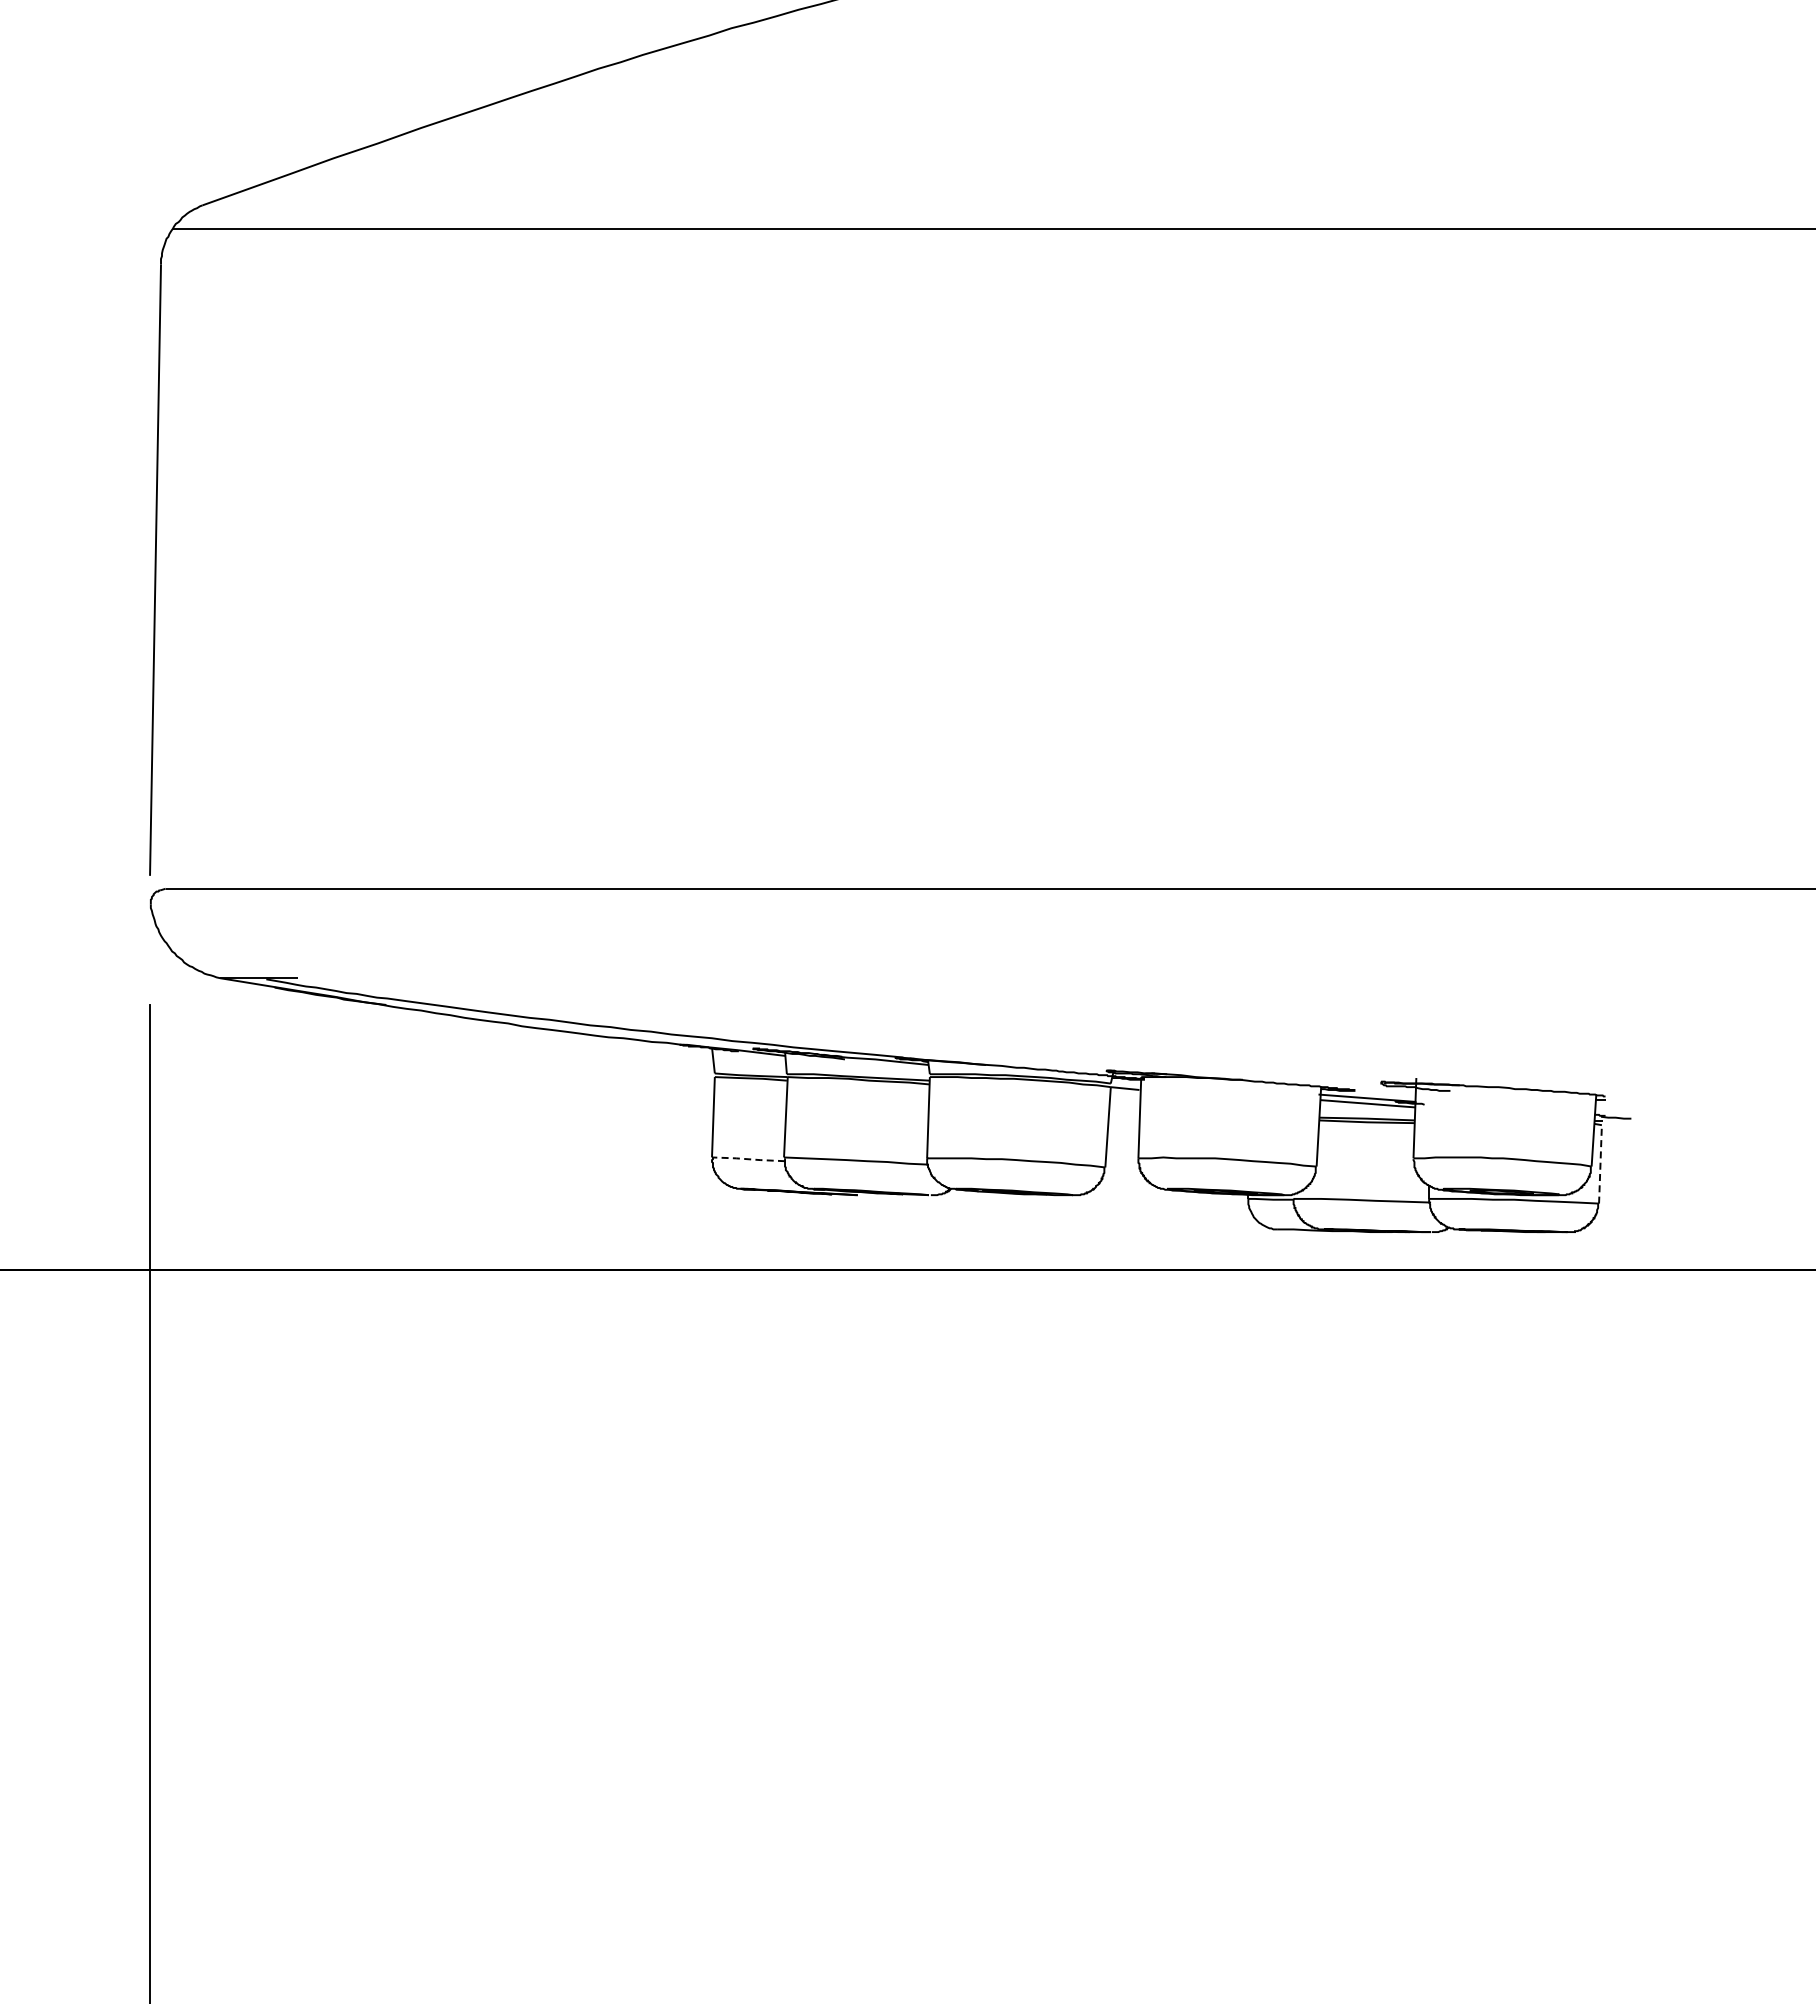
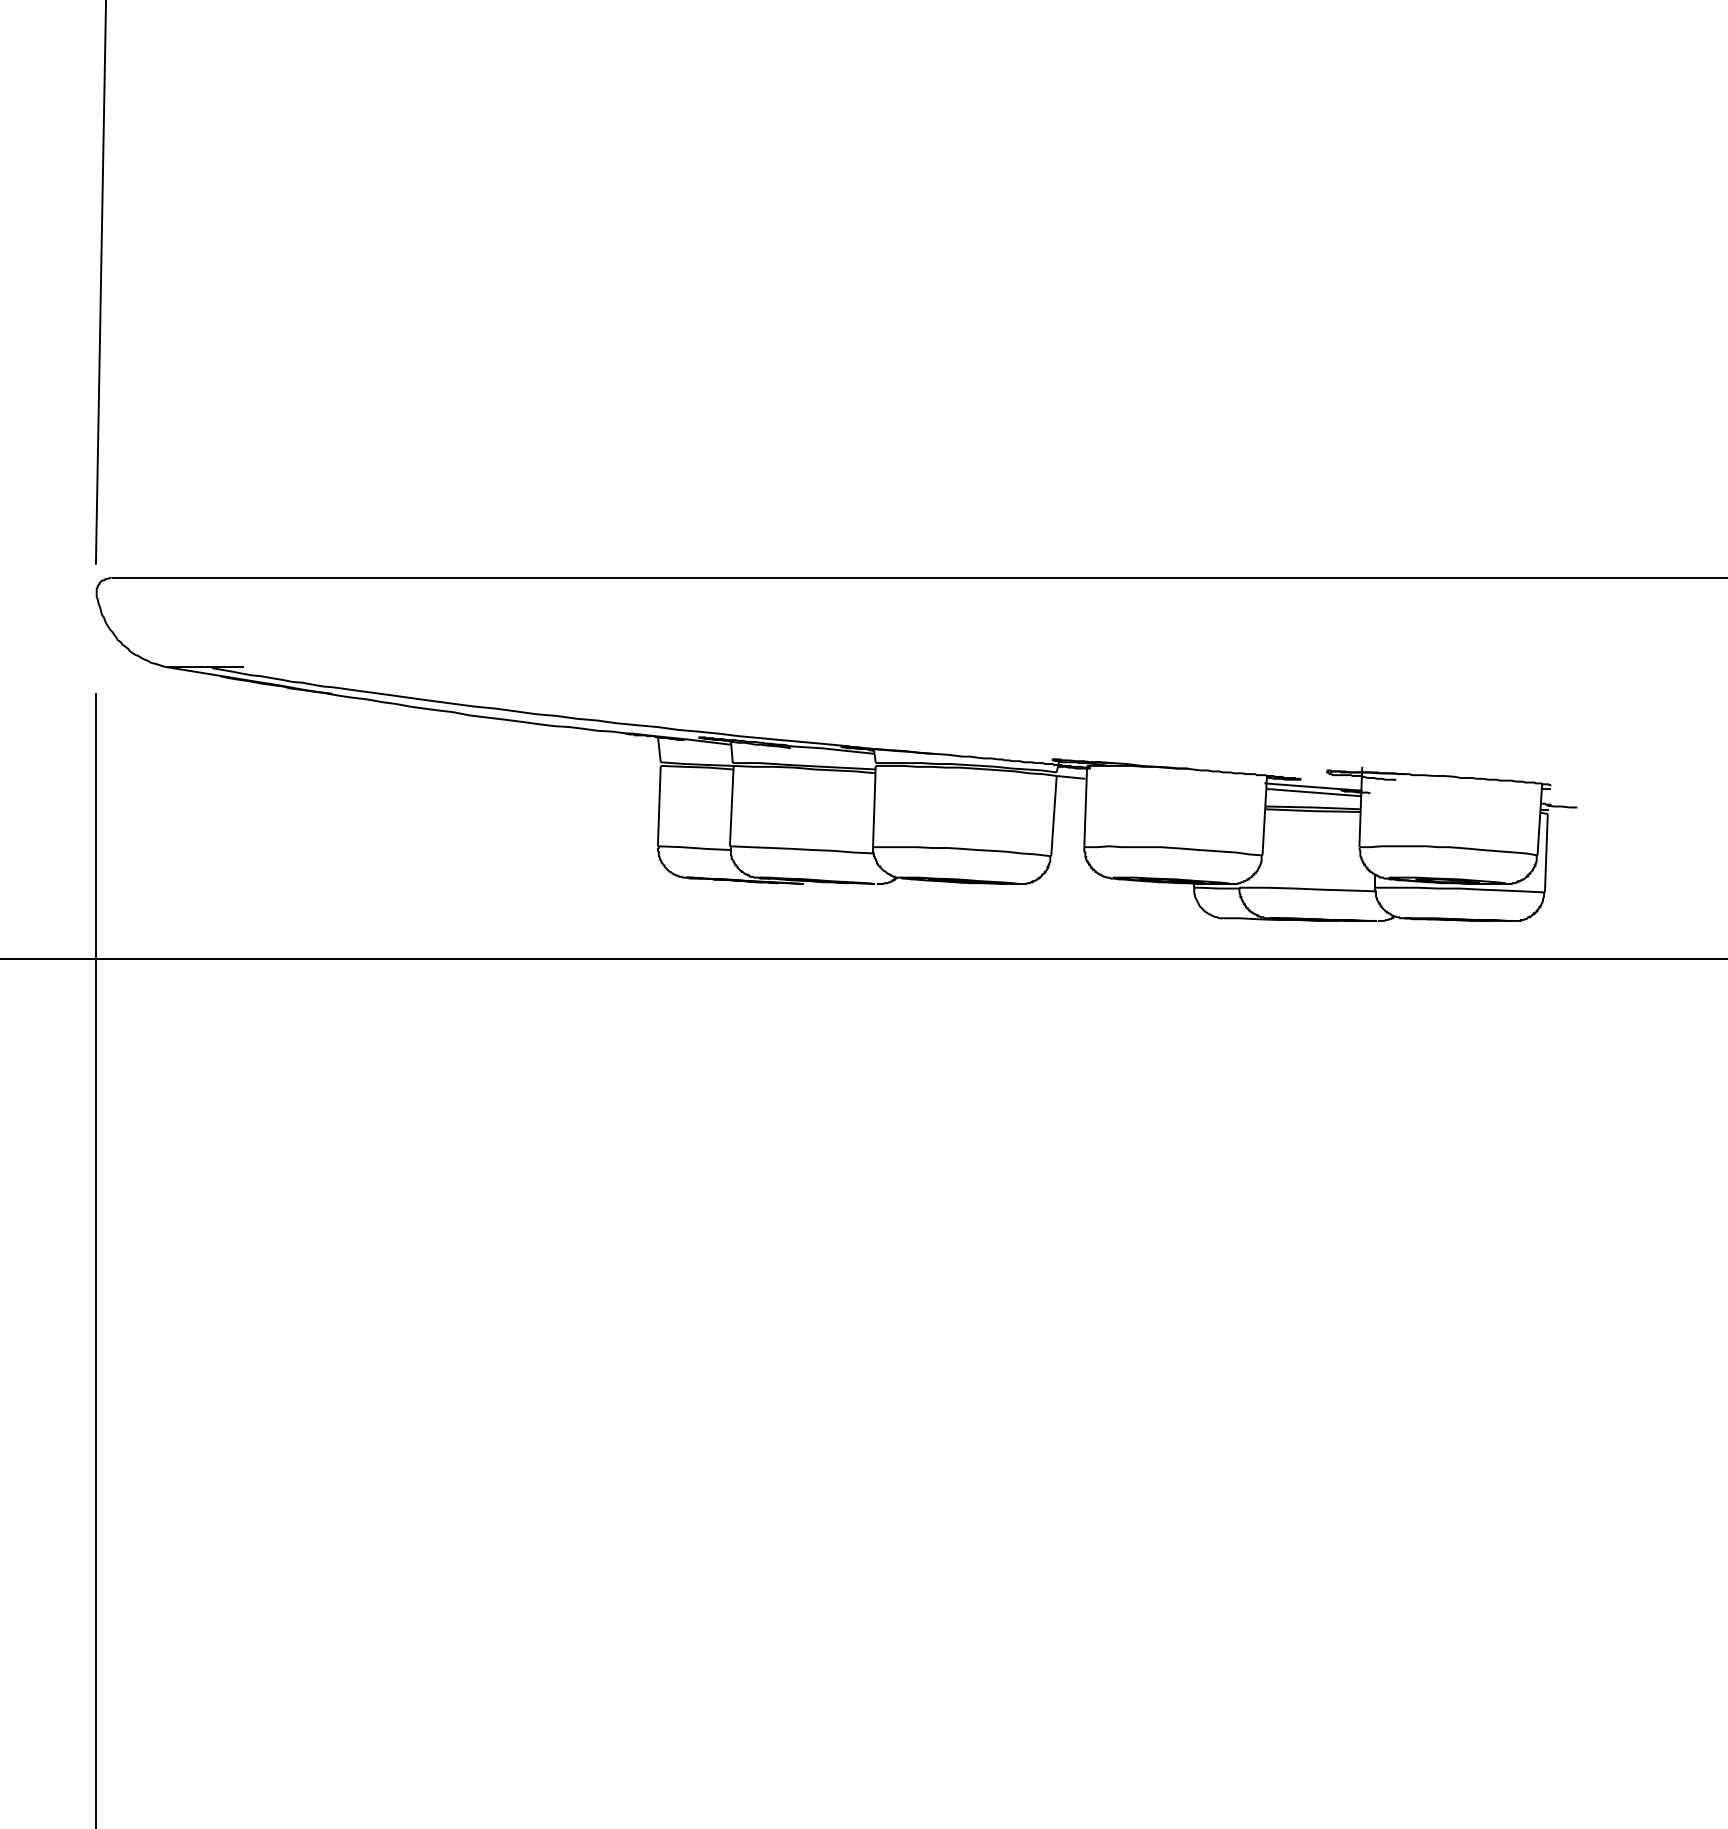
line: (748, 1159) -> (694, 848), dashed -> solid
line: (1600, 1163) -> (1546, 852), dashed -> solid

